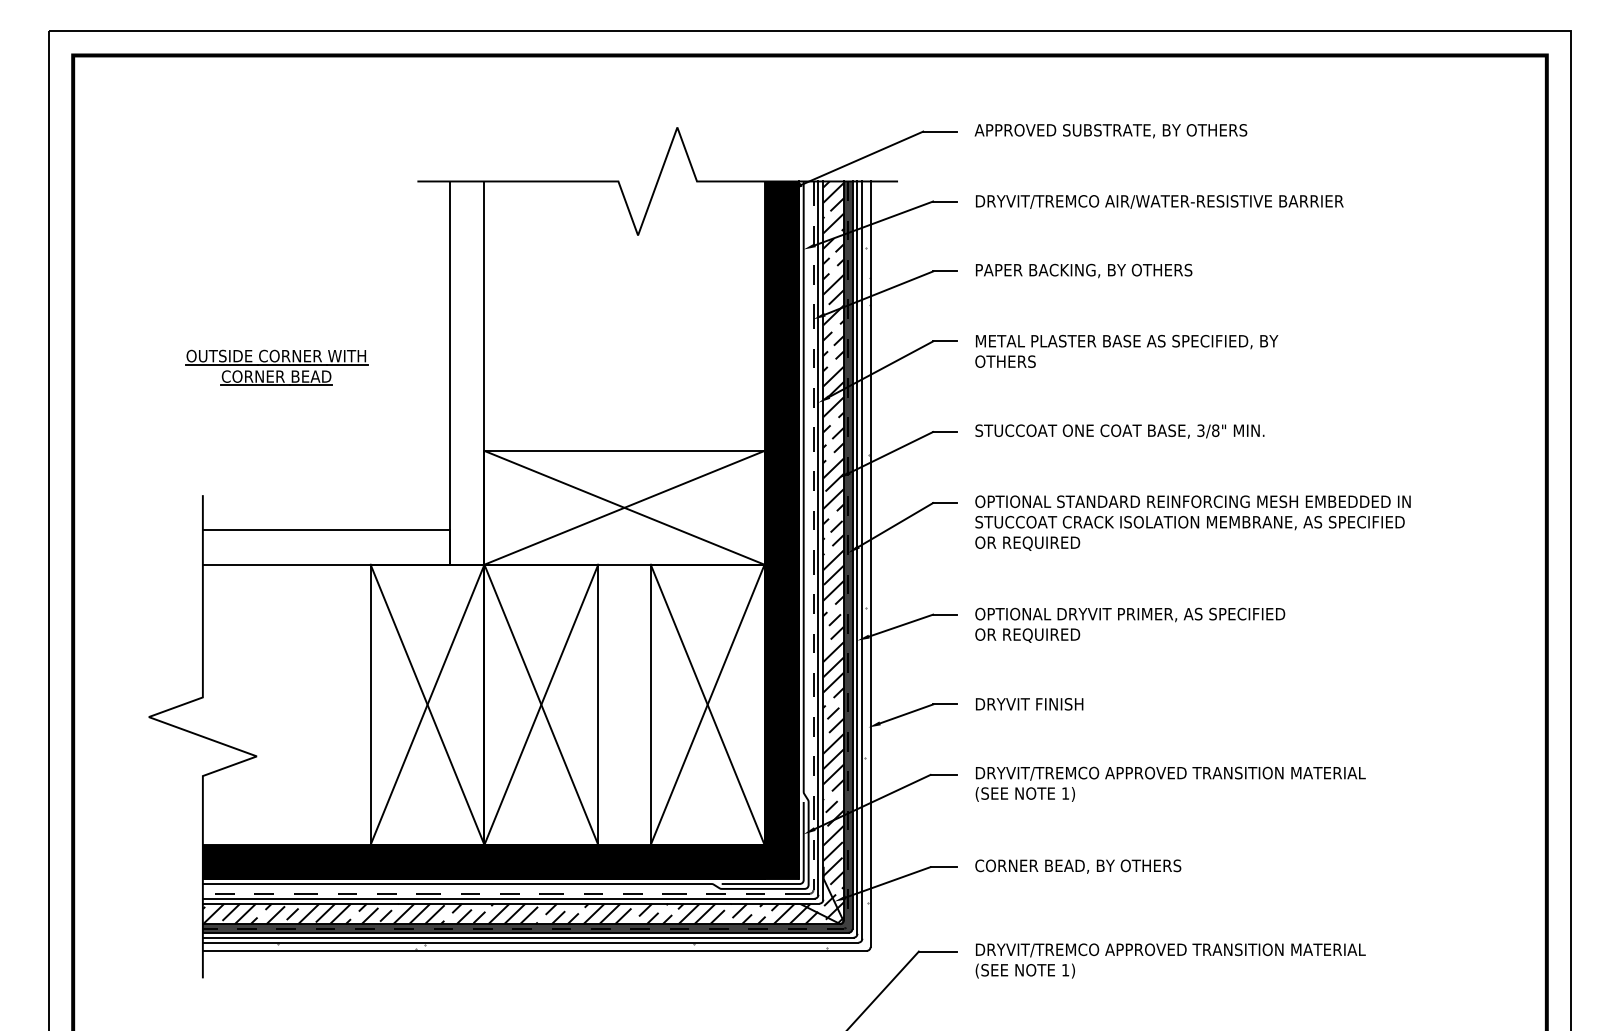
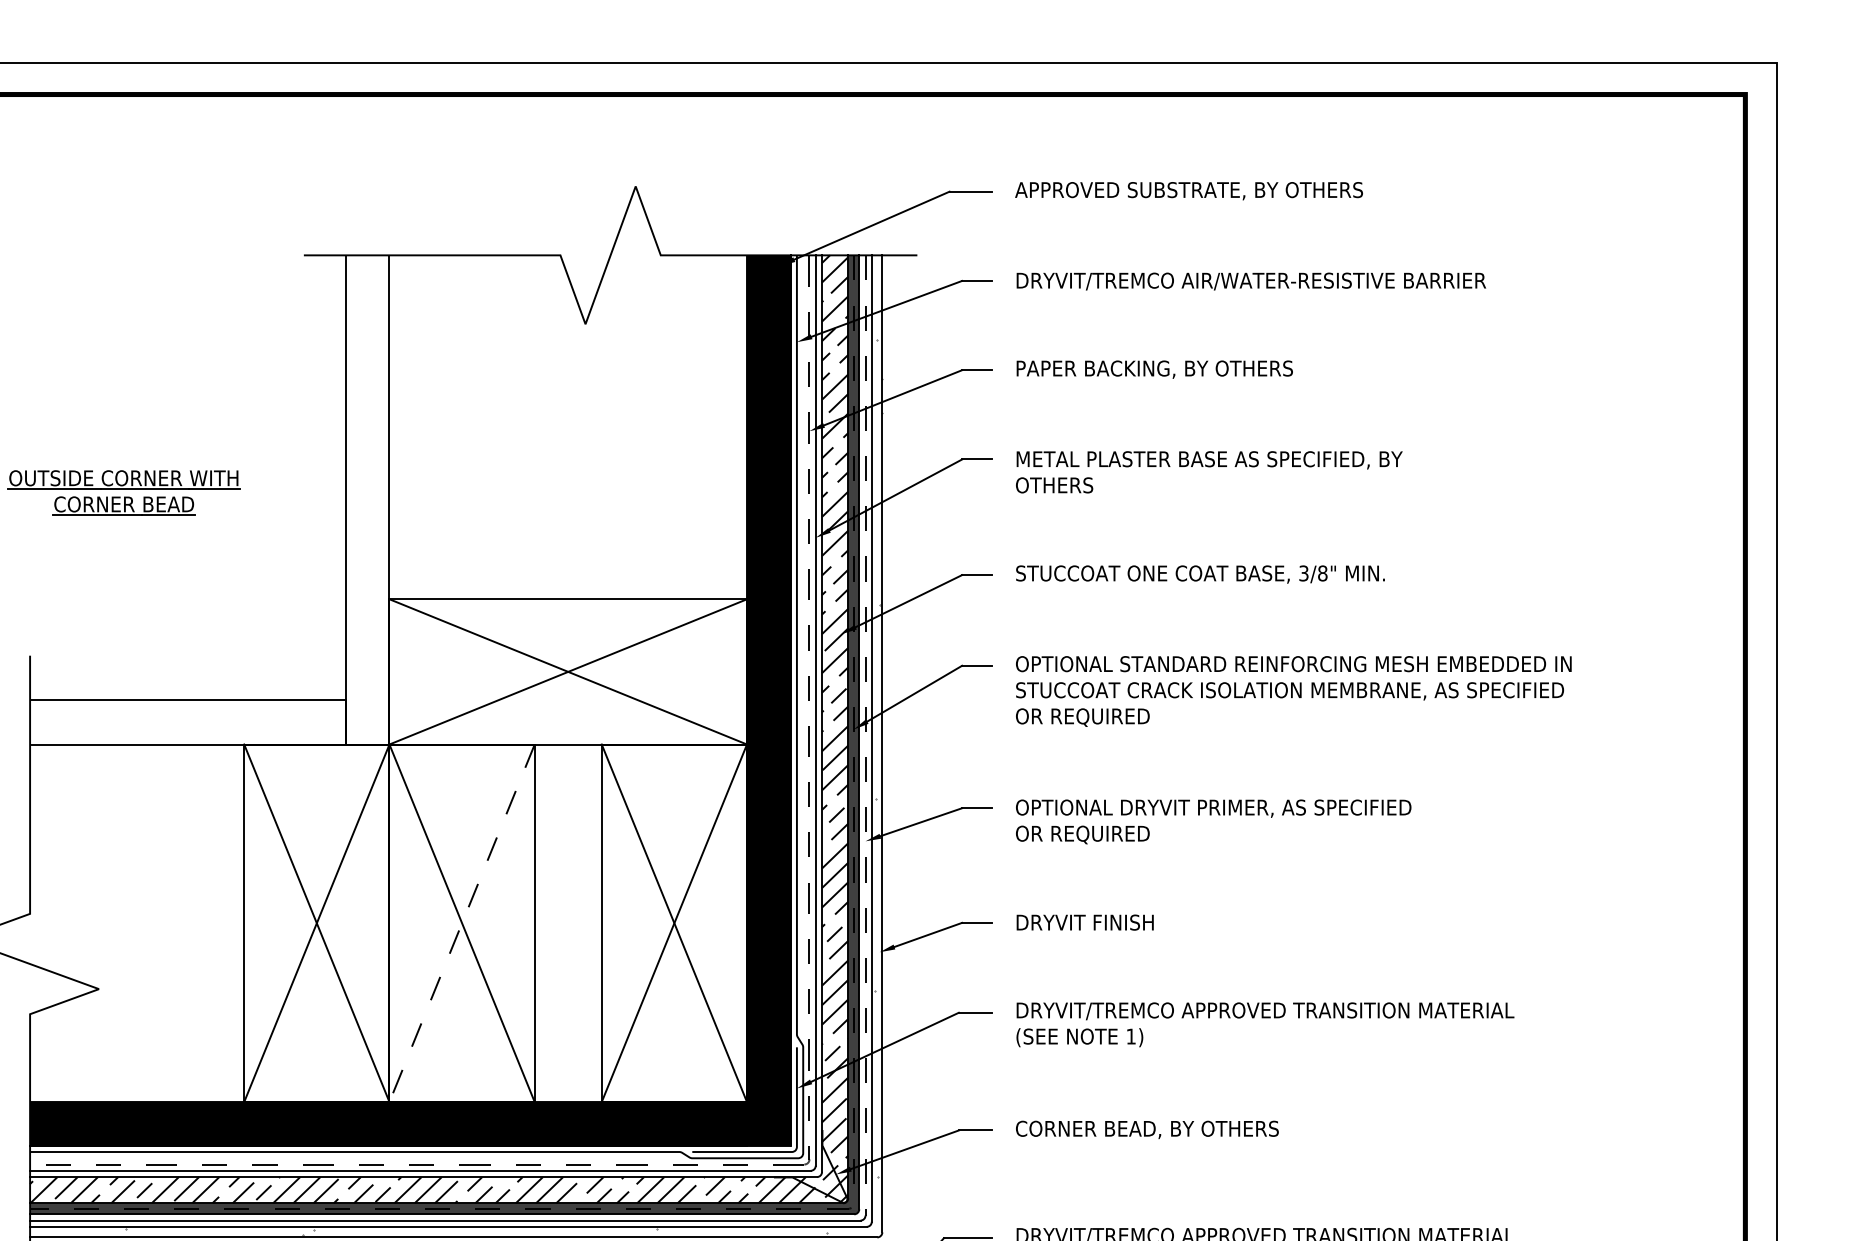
line: (857, 558) -> (865, 736), solid -> dashed
line: (541, 705) -> (462, 924), solid -> dashed

